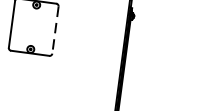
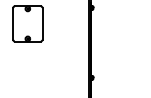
line: (55, 29) -> (42, 23), dashed -> solid

